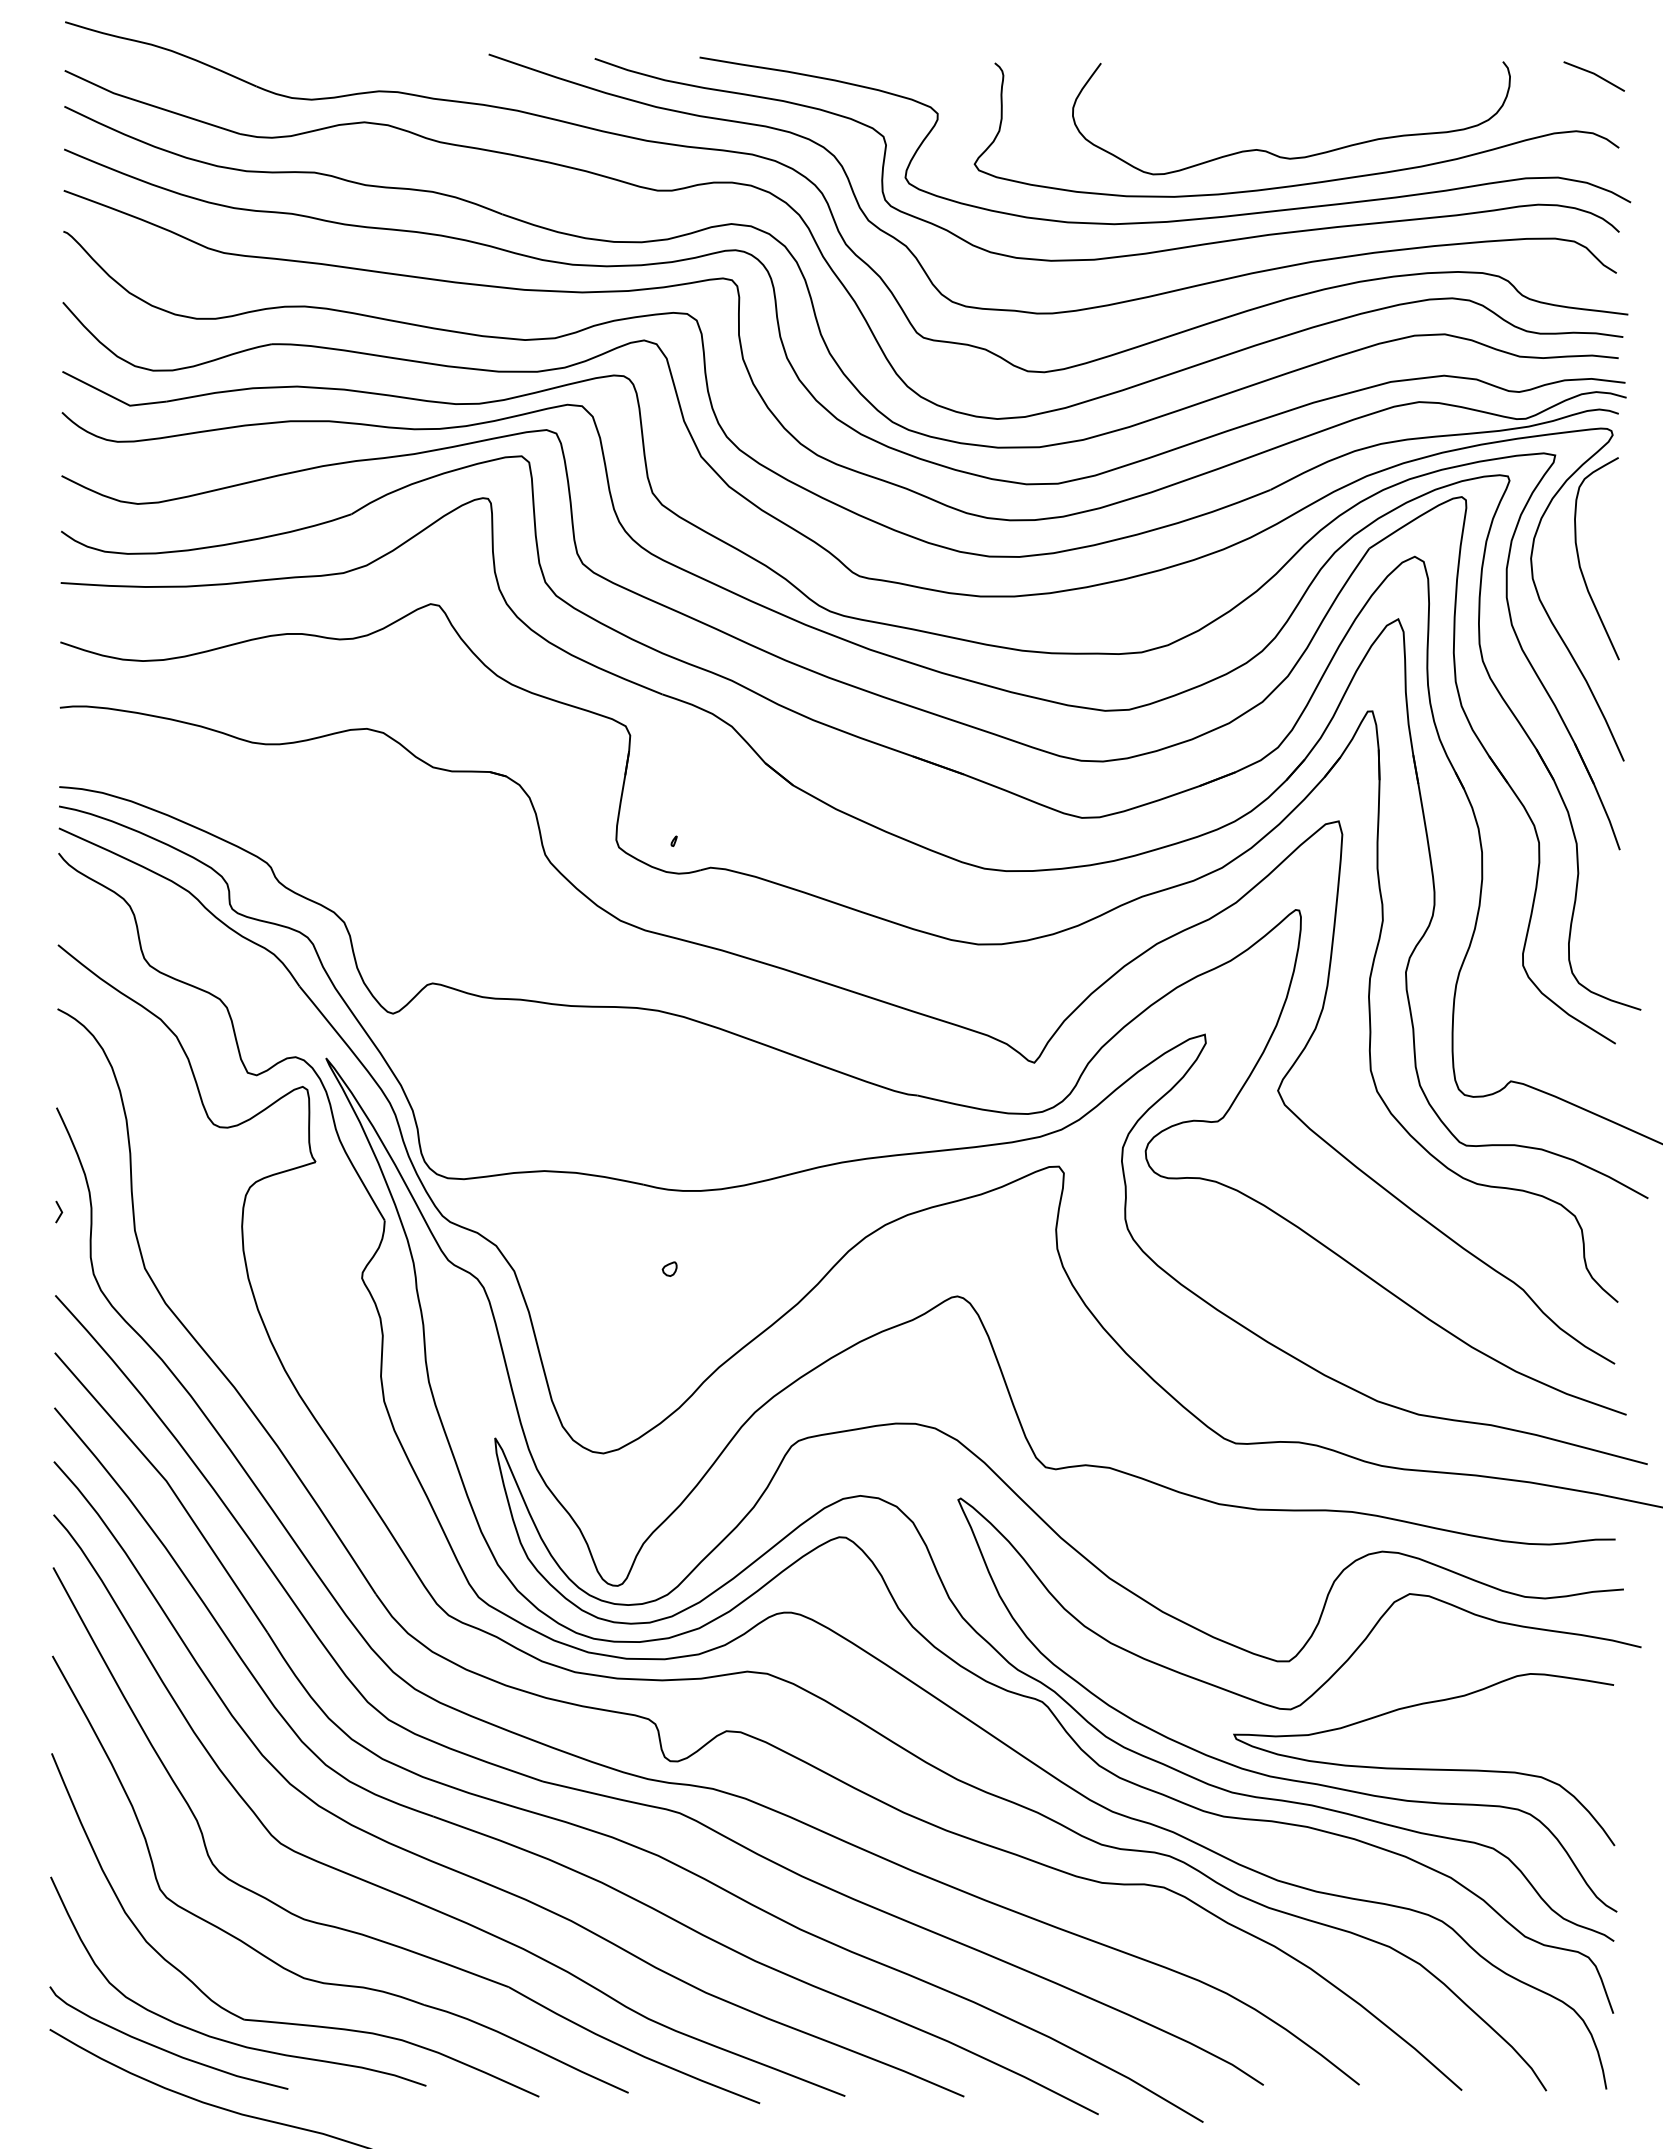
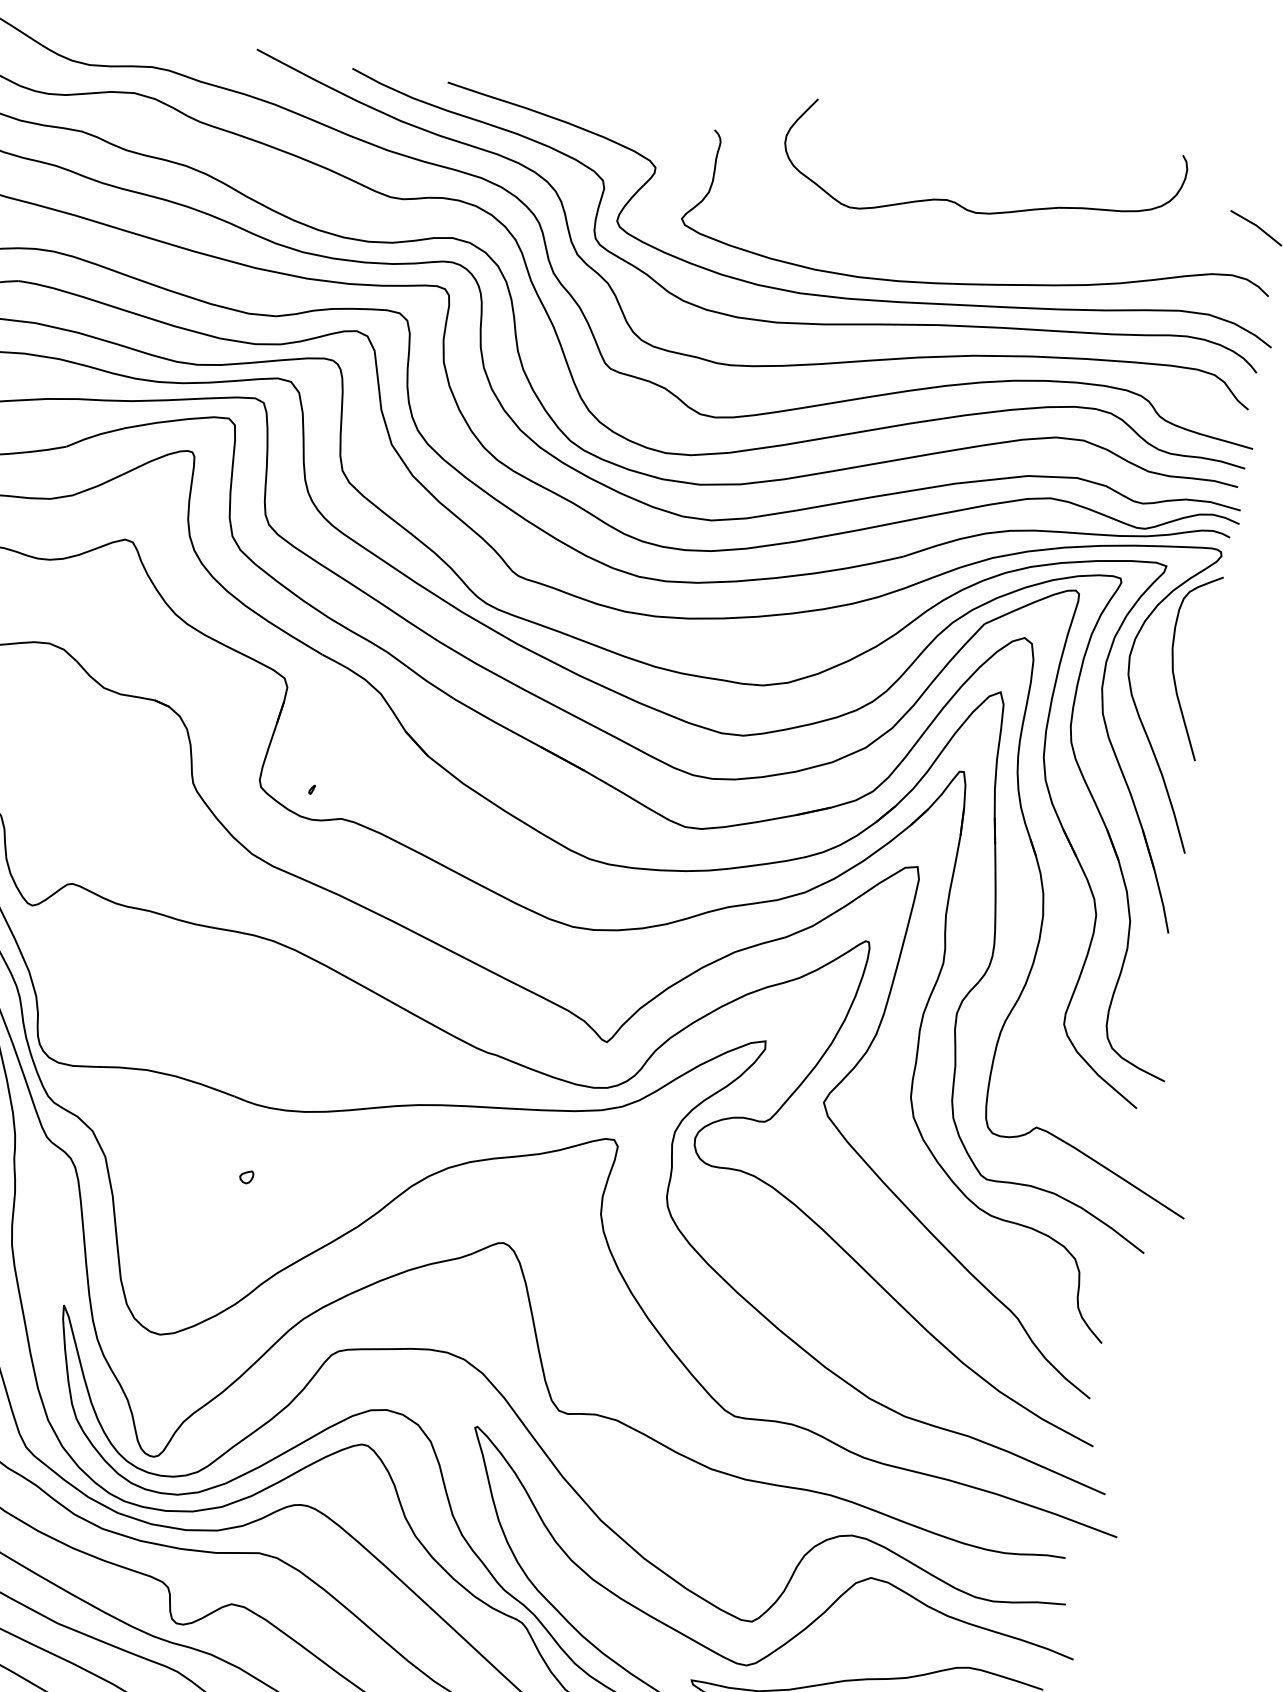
curve: (1283, 156) -> (970, 209), moved

